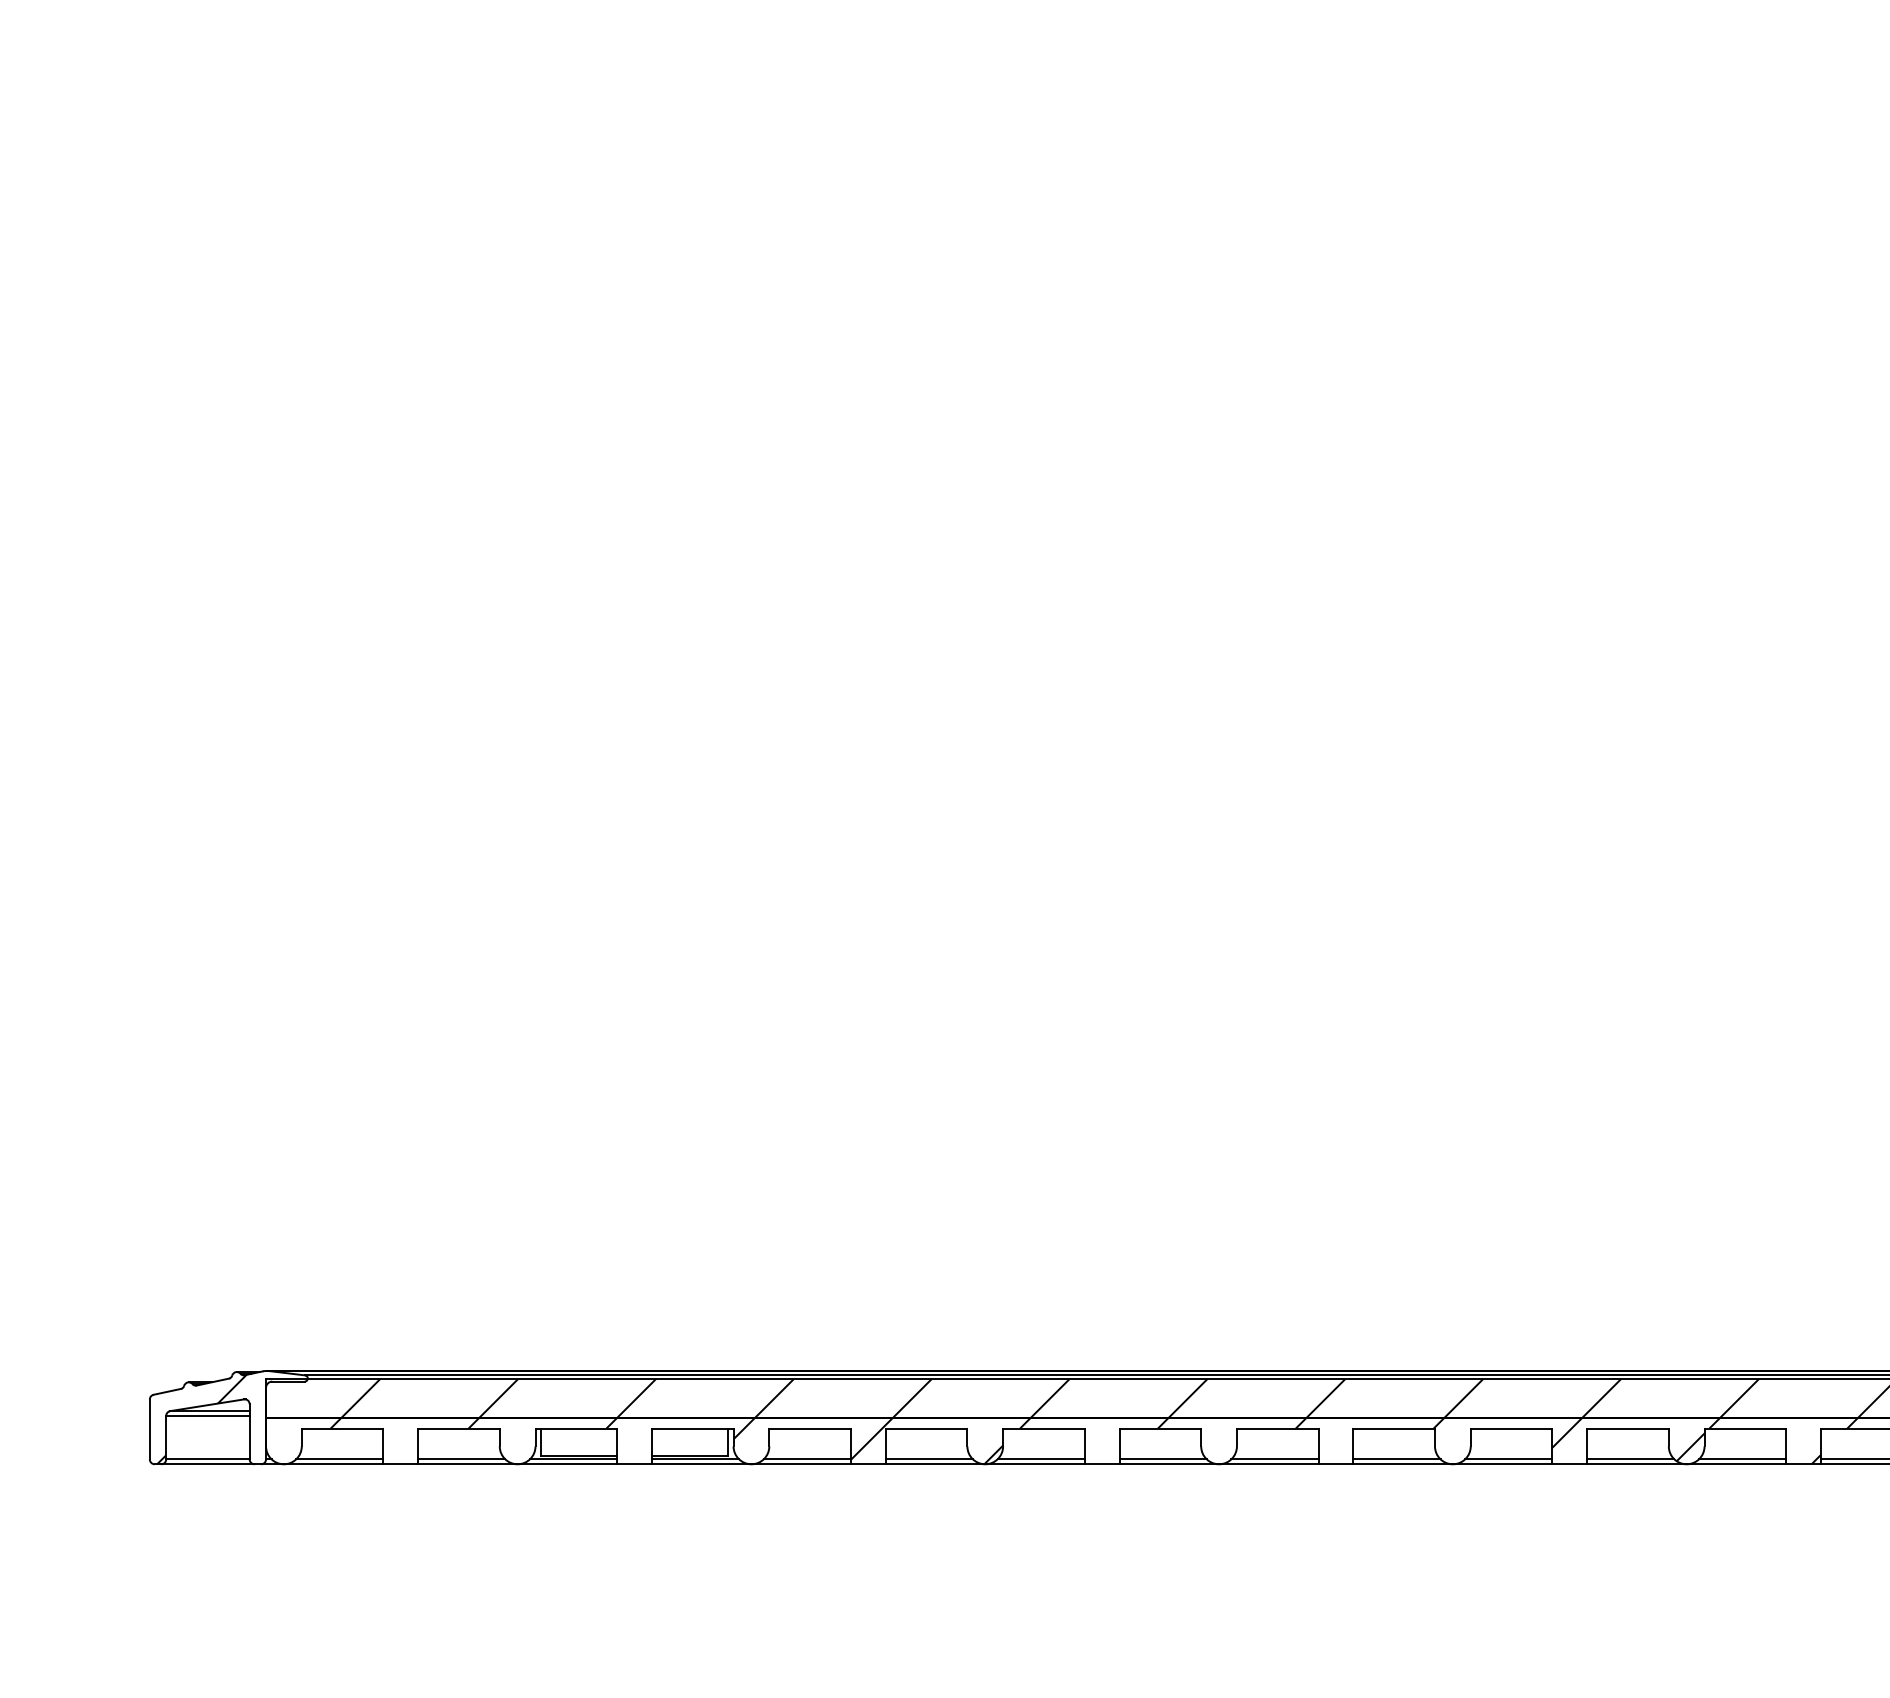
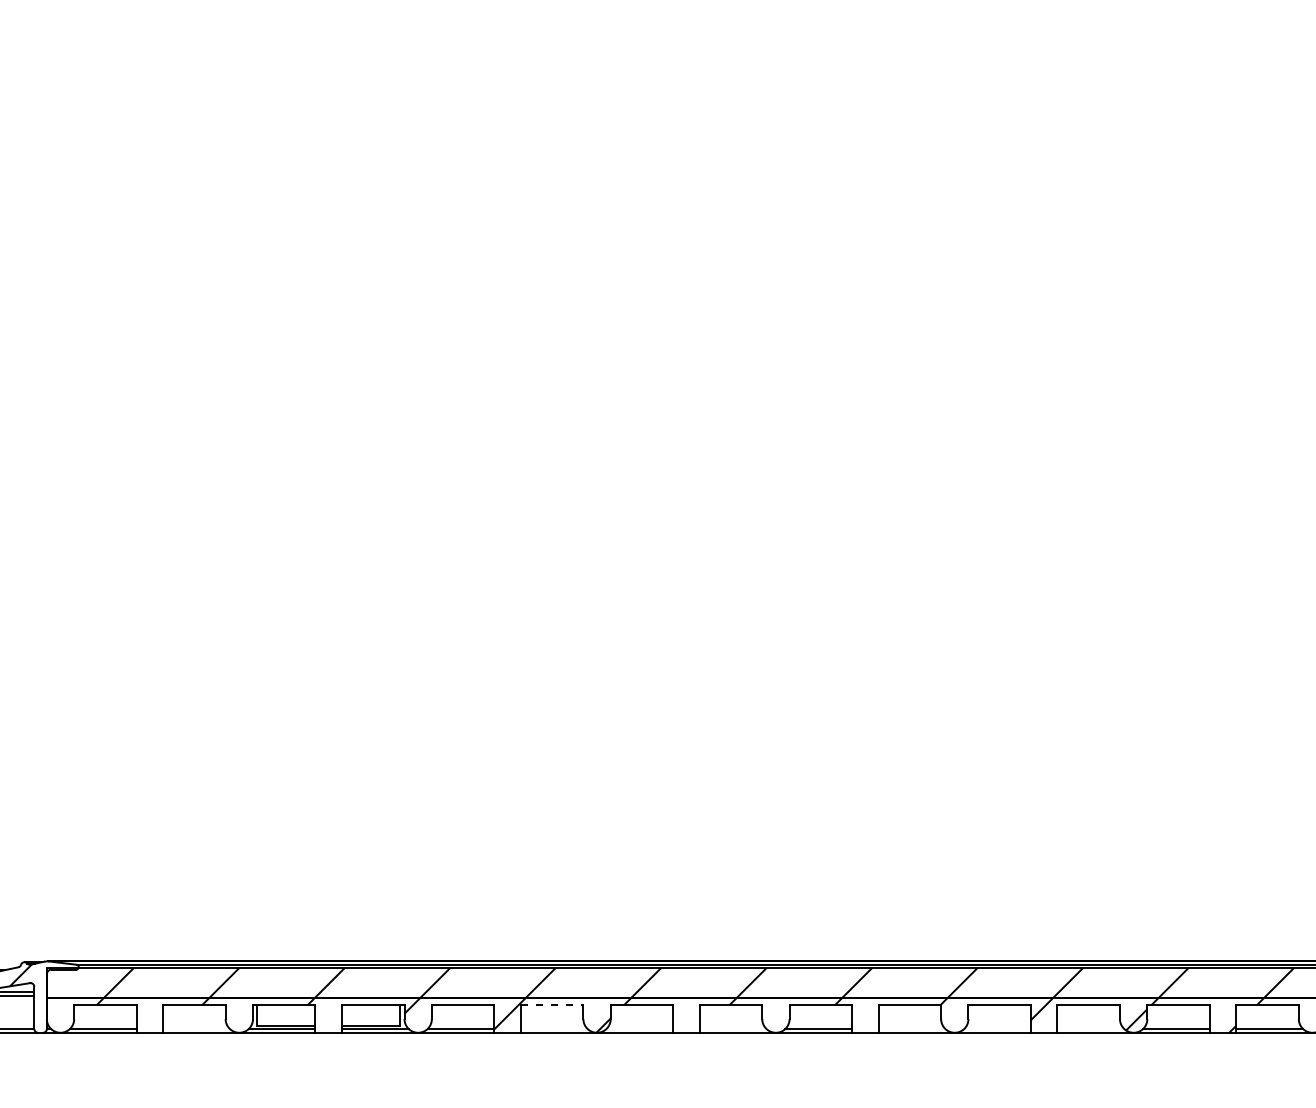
line: (926, 1428) -> (552, 1005), solid -> dashed
line: (461, 1459) -> (196, 1029), removed
line: (928, 1459) -> (553, 1029), removed
line: (1040, 1459) -> (639, 1029), removed
line: (1162, 1459) -> (732, 1029), removed
line: (1396, 1459) -> (911, 1029), removed
line: (1508, 1459) -> (997, 1029), removed
line: (1630, 1459) -> (1090, 1029), removed

